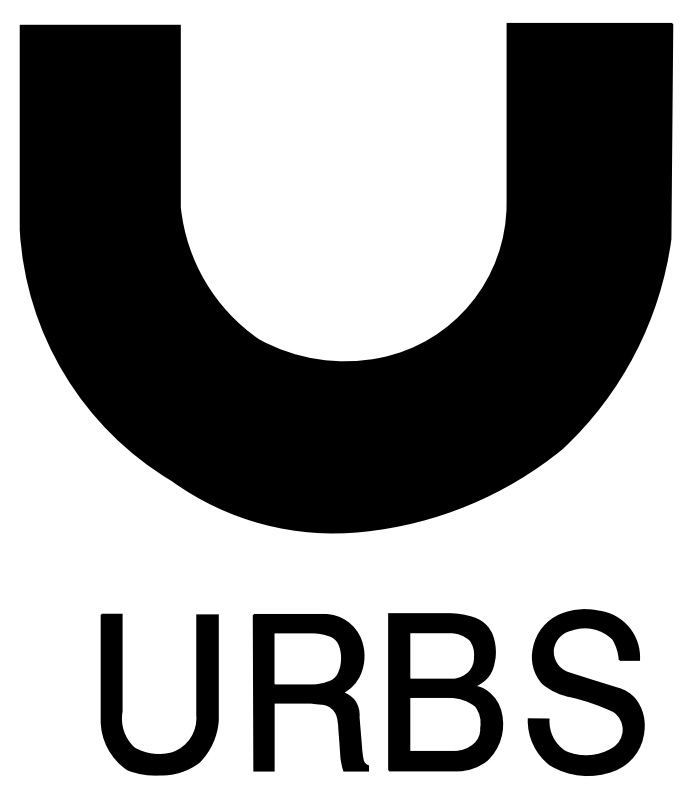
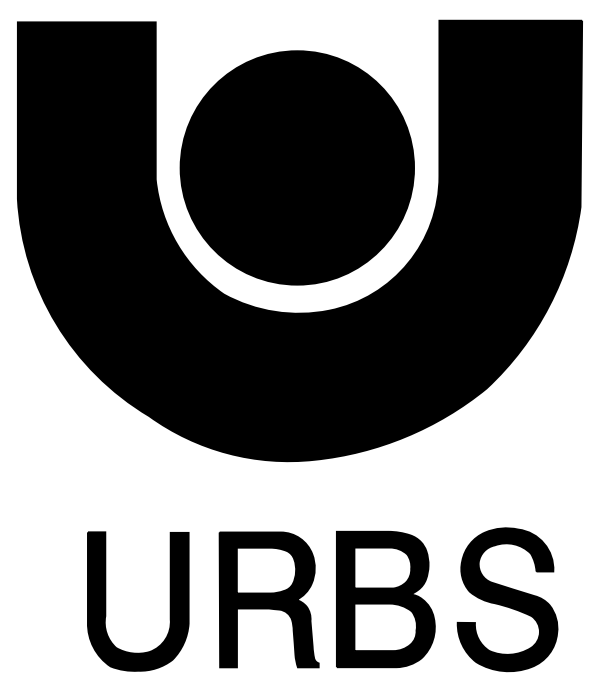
part: (342, 193) -> (296, 167), added

